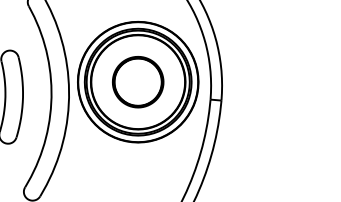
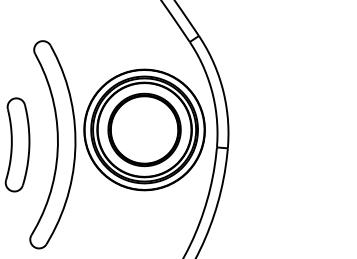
part: (138, 81) -> (144, 129), size x1.43

